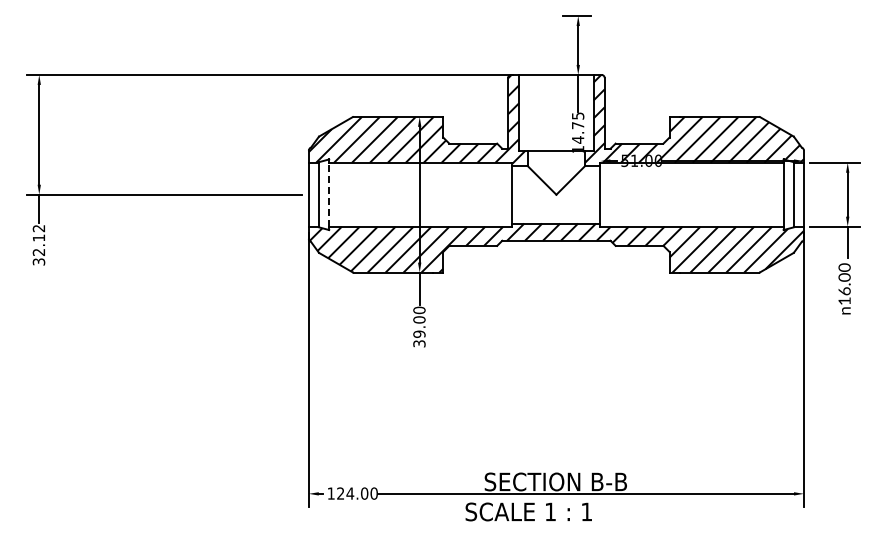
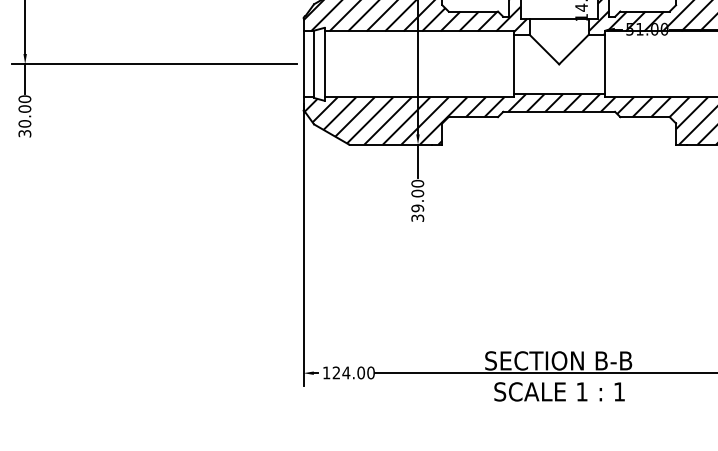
line: (329, 194) -> (324, 64), dashed -> solid
text: (38, 240) -> (24, 111), 32.12 -> 30.00
text: (528, 511) -> (559, 391), moved

